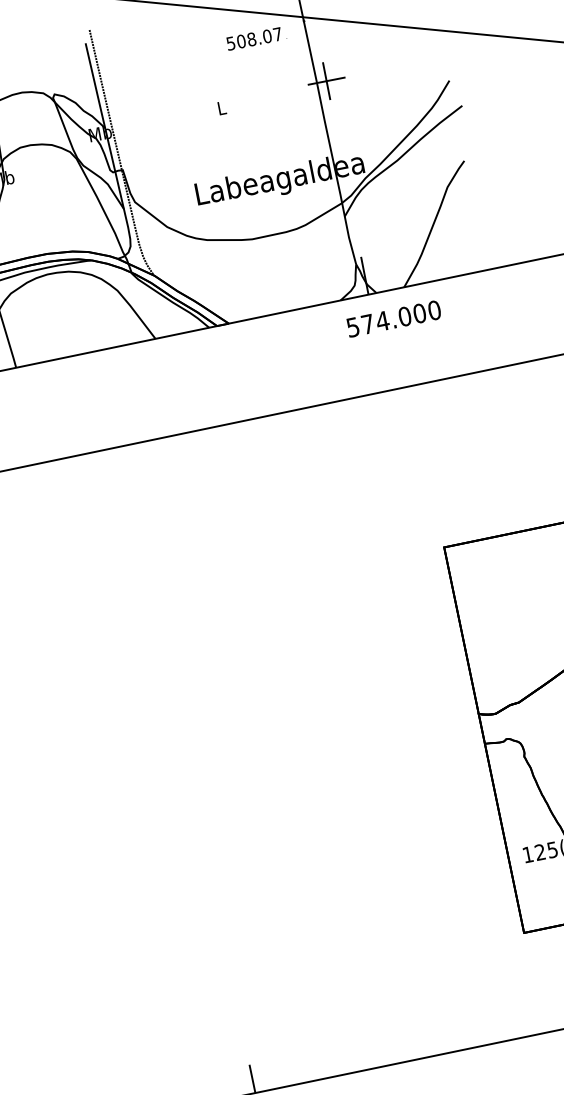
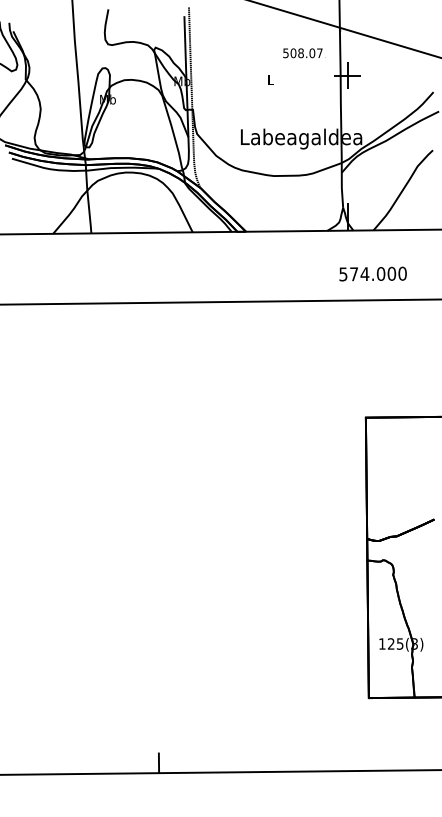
text: (256, 38) -> (304, 53), moved
text: (392, 318) -> (372, 273), moved

